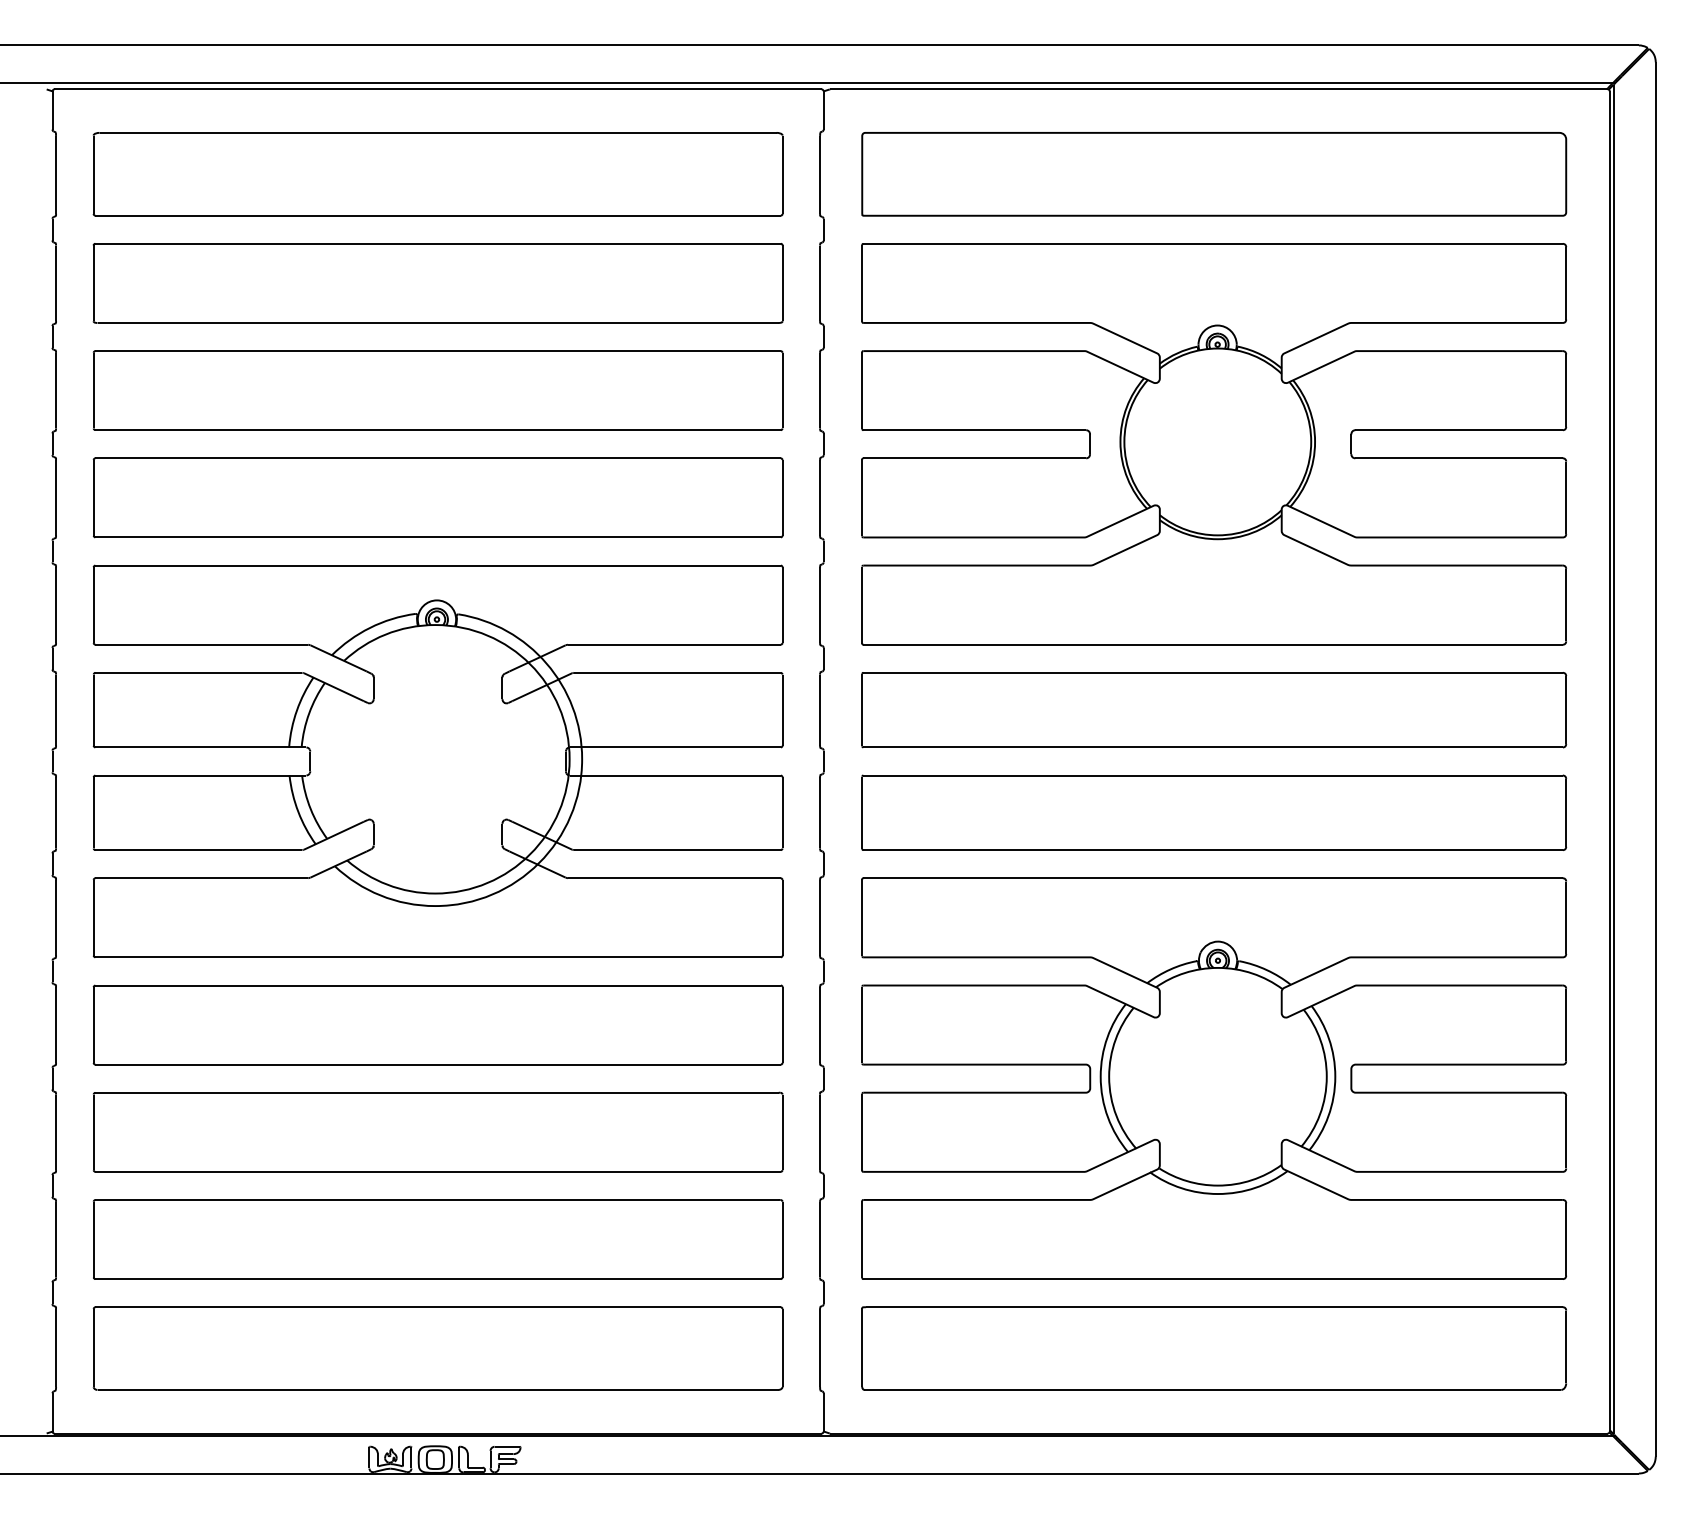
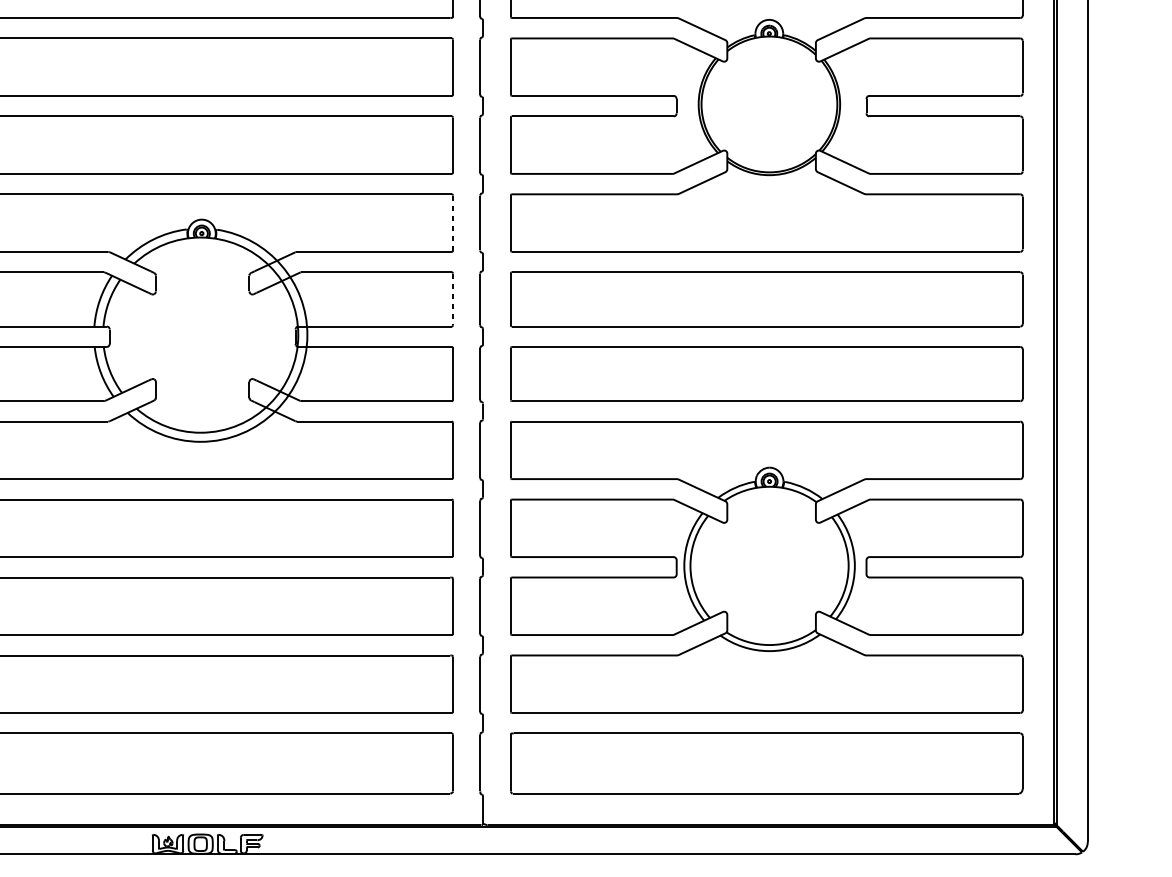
line: (782, 605) -> (453, 223), solid -> dashed
line: (782, 710) -> (453, 299), solid -> dashed

